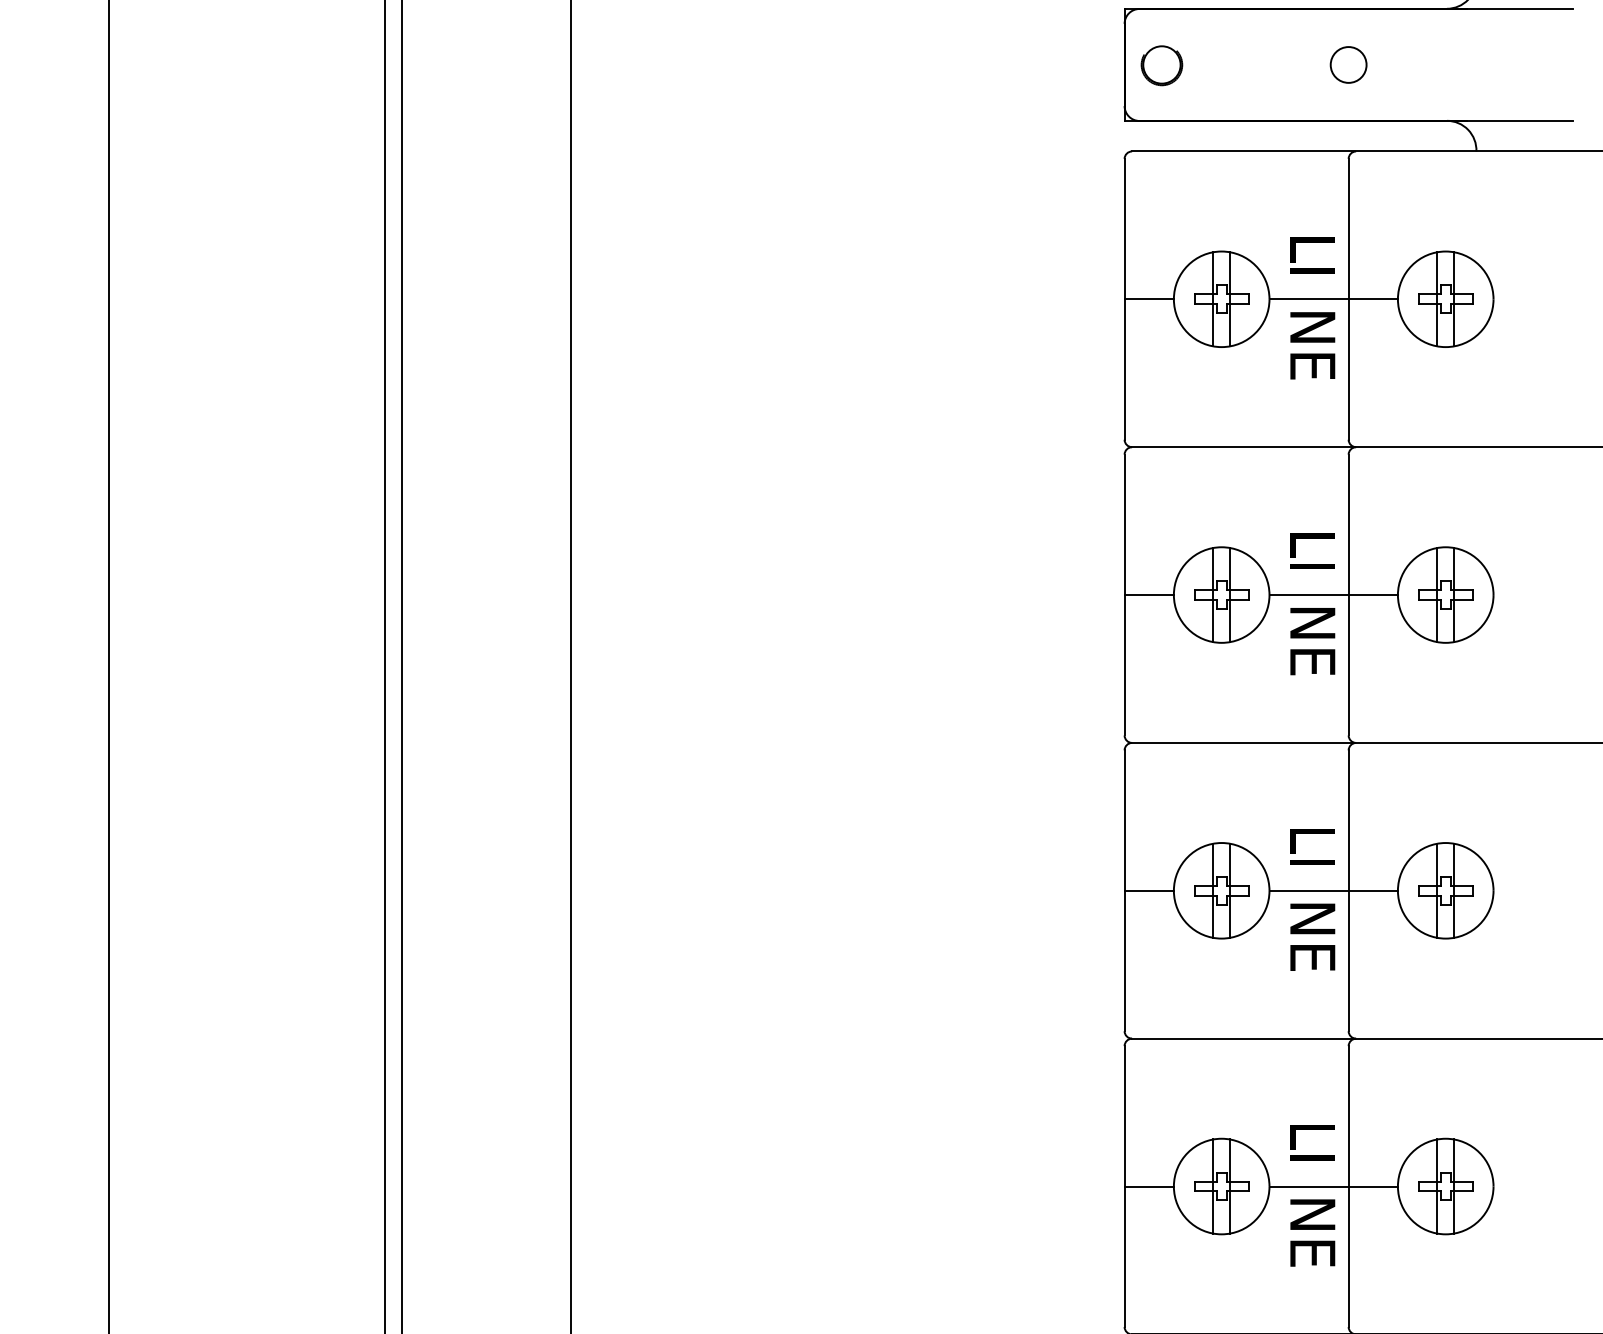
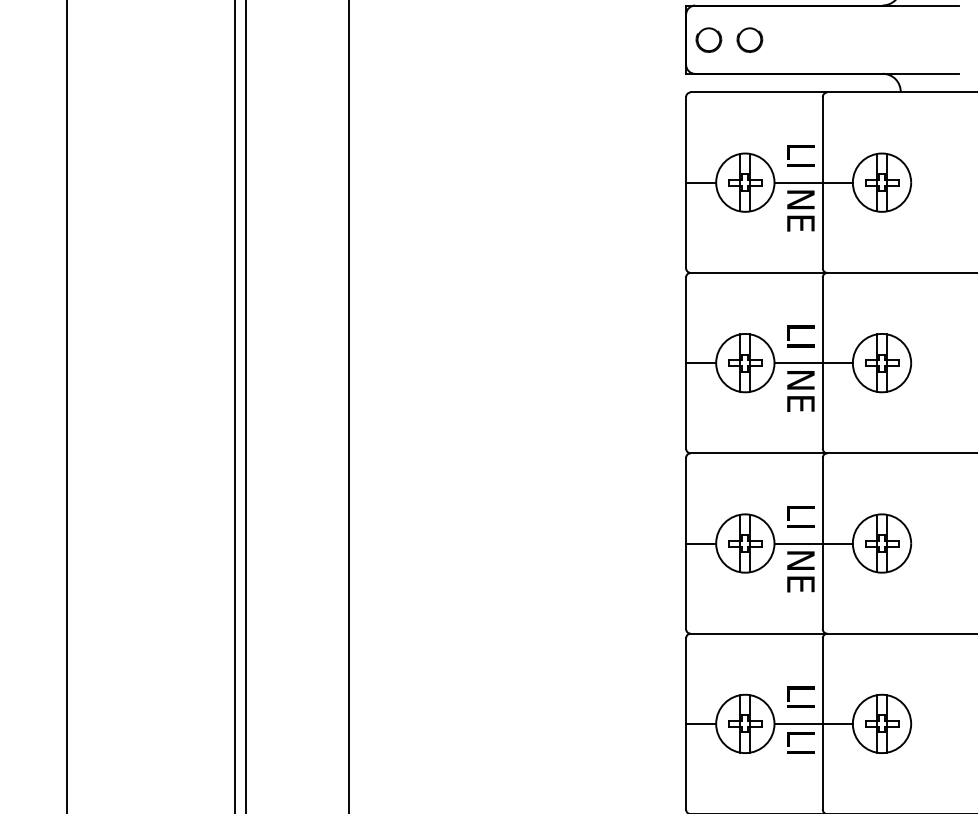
part: (1228, 64) -> (749, 39), added
circle: (1348, 64) -> (822, 39), removed
text: (1312, 1231) -> (800, 751), NE -> LI

